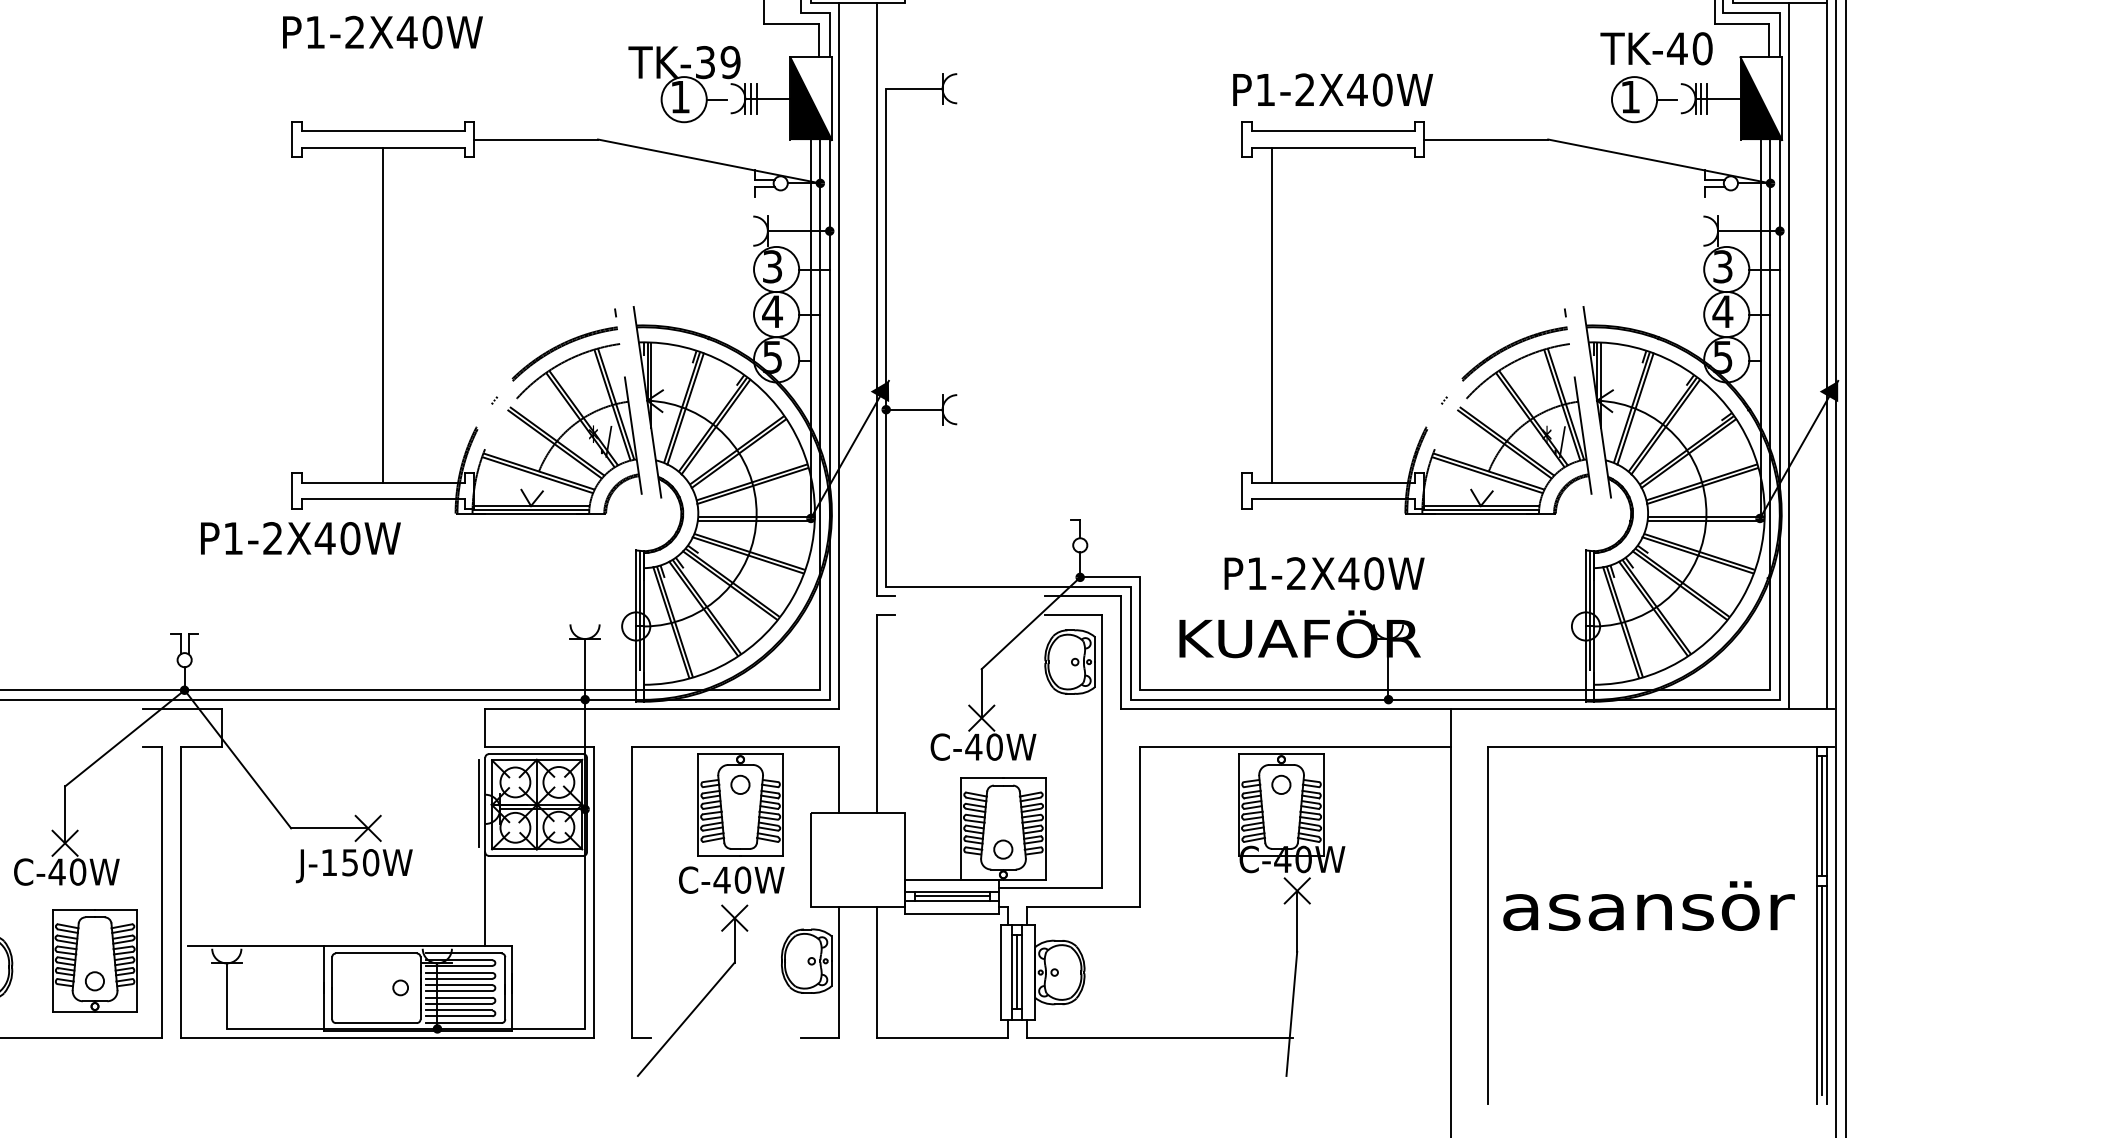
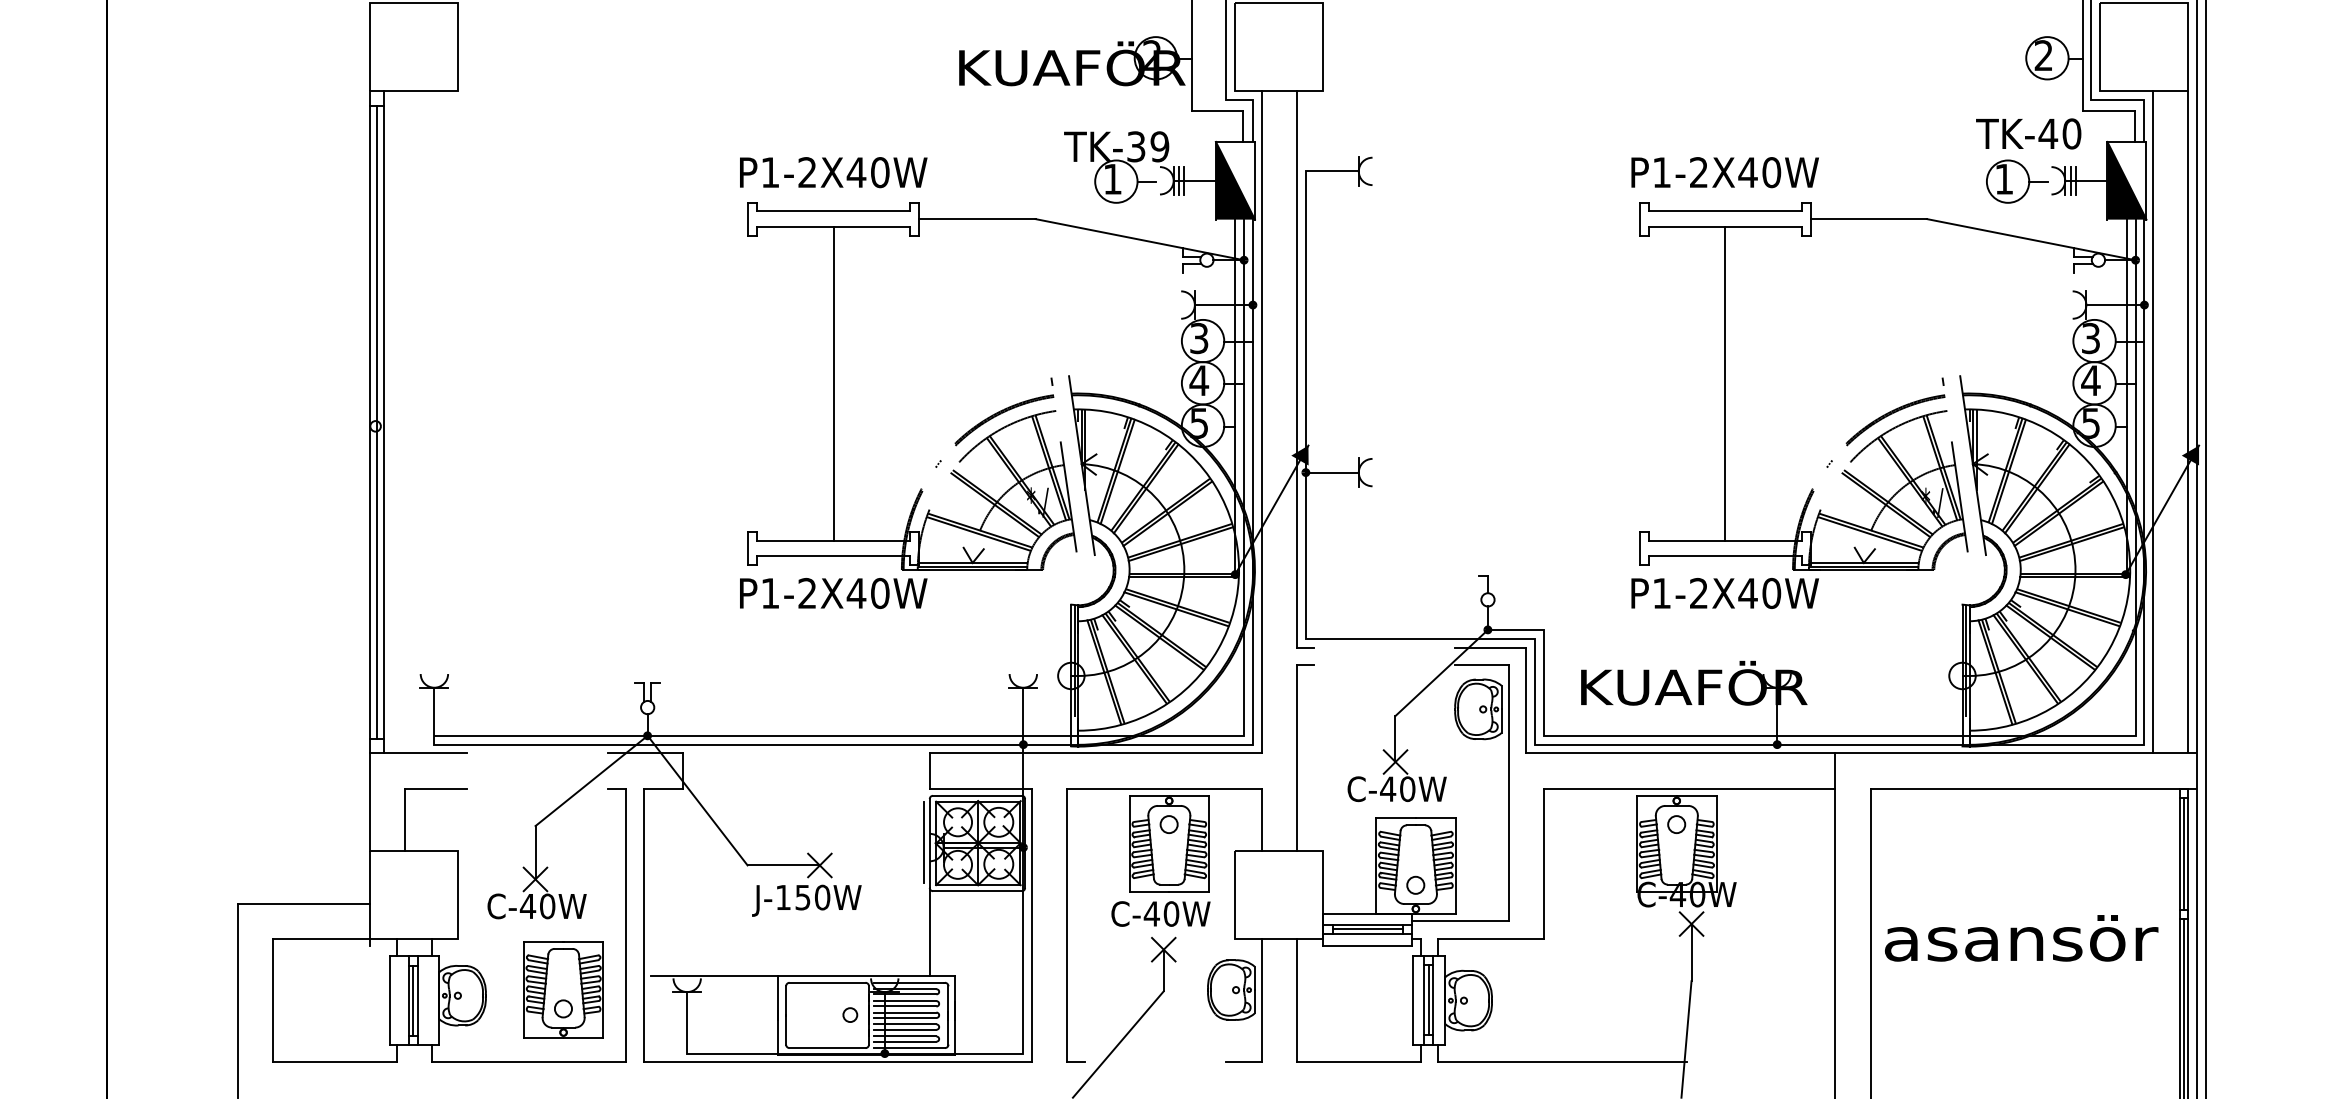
text: (382, 32) -> (833, 172), moved
line: (1271, 314) -> (1725, 383), moved
text: (300, 538) -> (833, 593), moved
text: (1323, 573) -> (1724, 593), moved

